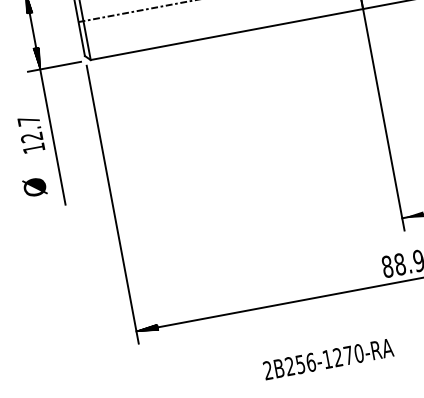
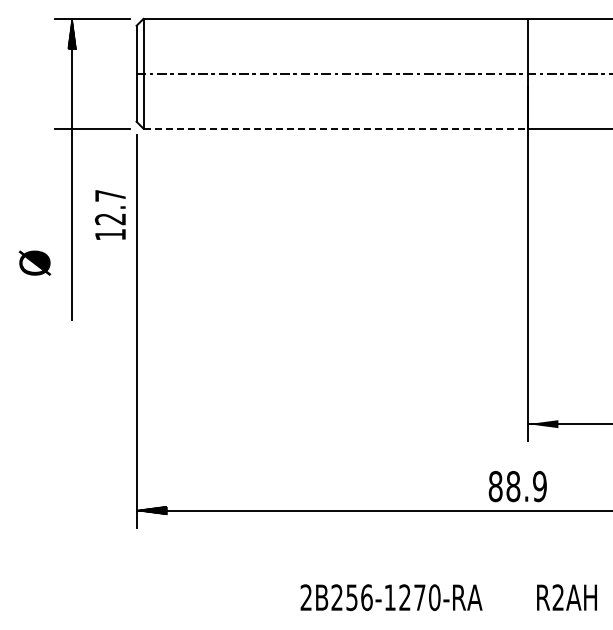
line: (227, 34) -> (336, 128), solid -> dashed
hatch: (38, 58) -> (72, 113), removed
text: (31, 134) -> (110, 214), moved
text: (34, 186) -> (34, 262), moved

